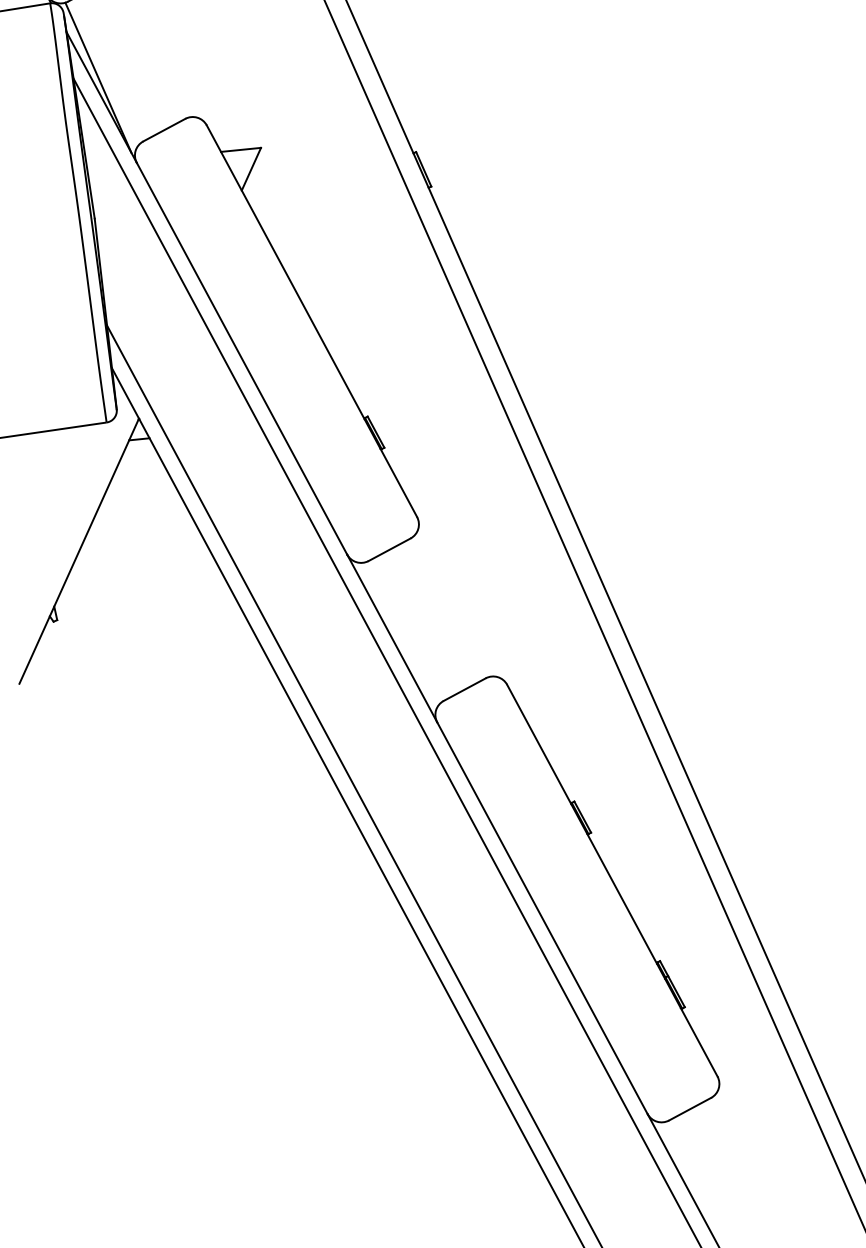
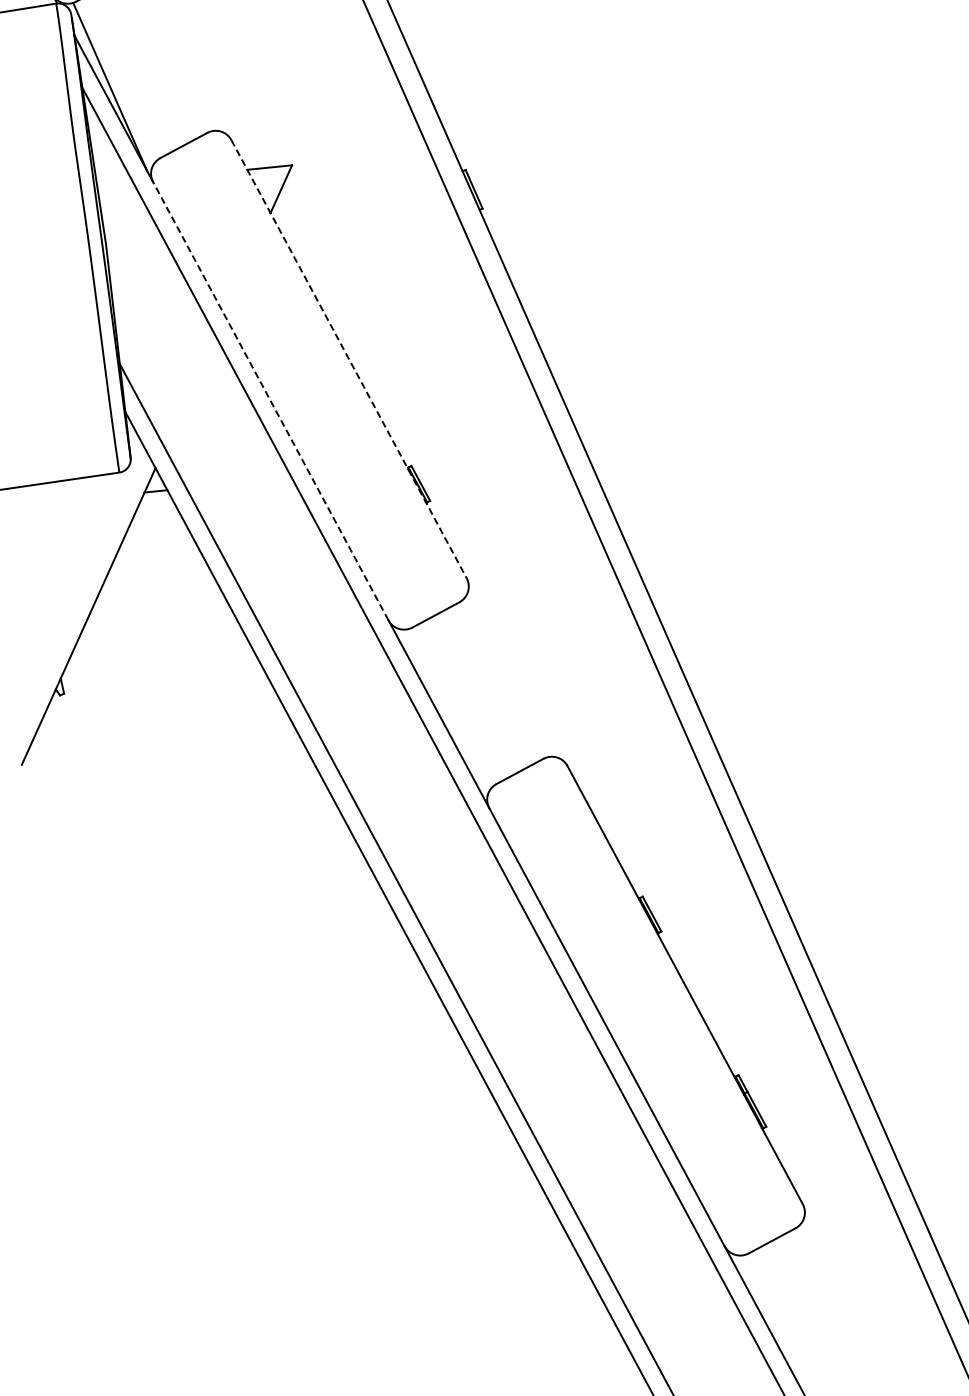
line: (312, 321) -> (349, 359), solid -> dashed
line: (241, 358) -> (270, 401), solid -> dashed

